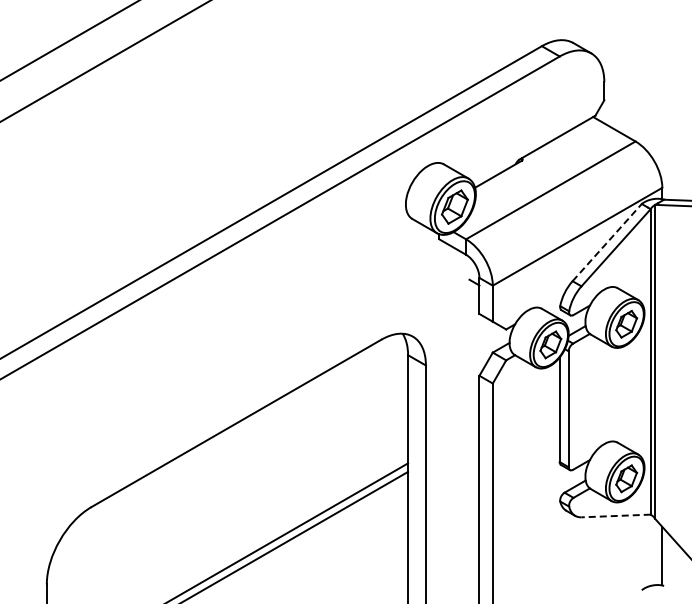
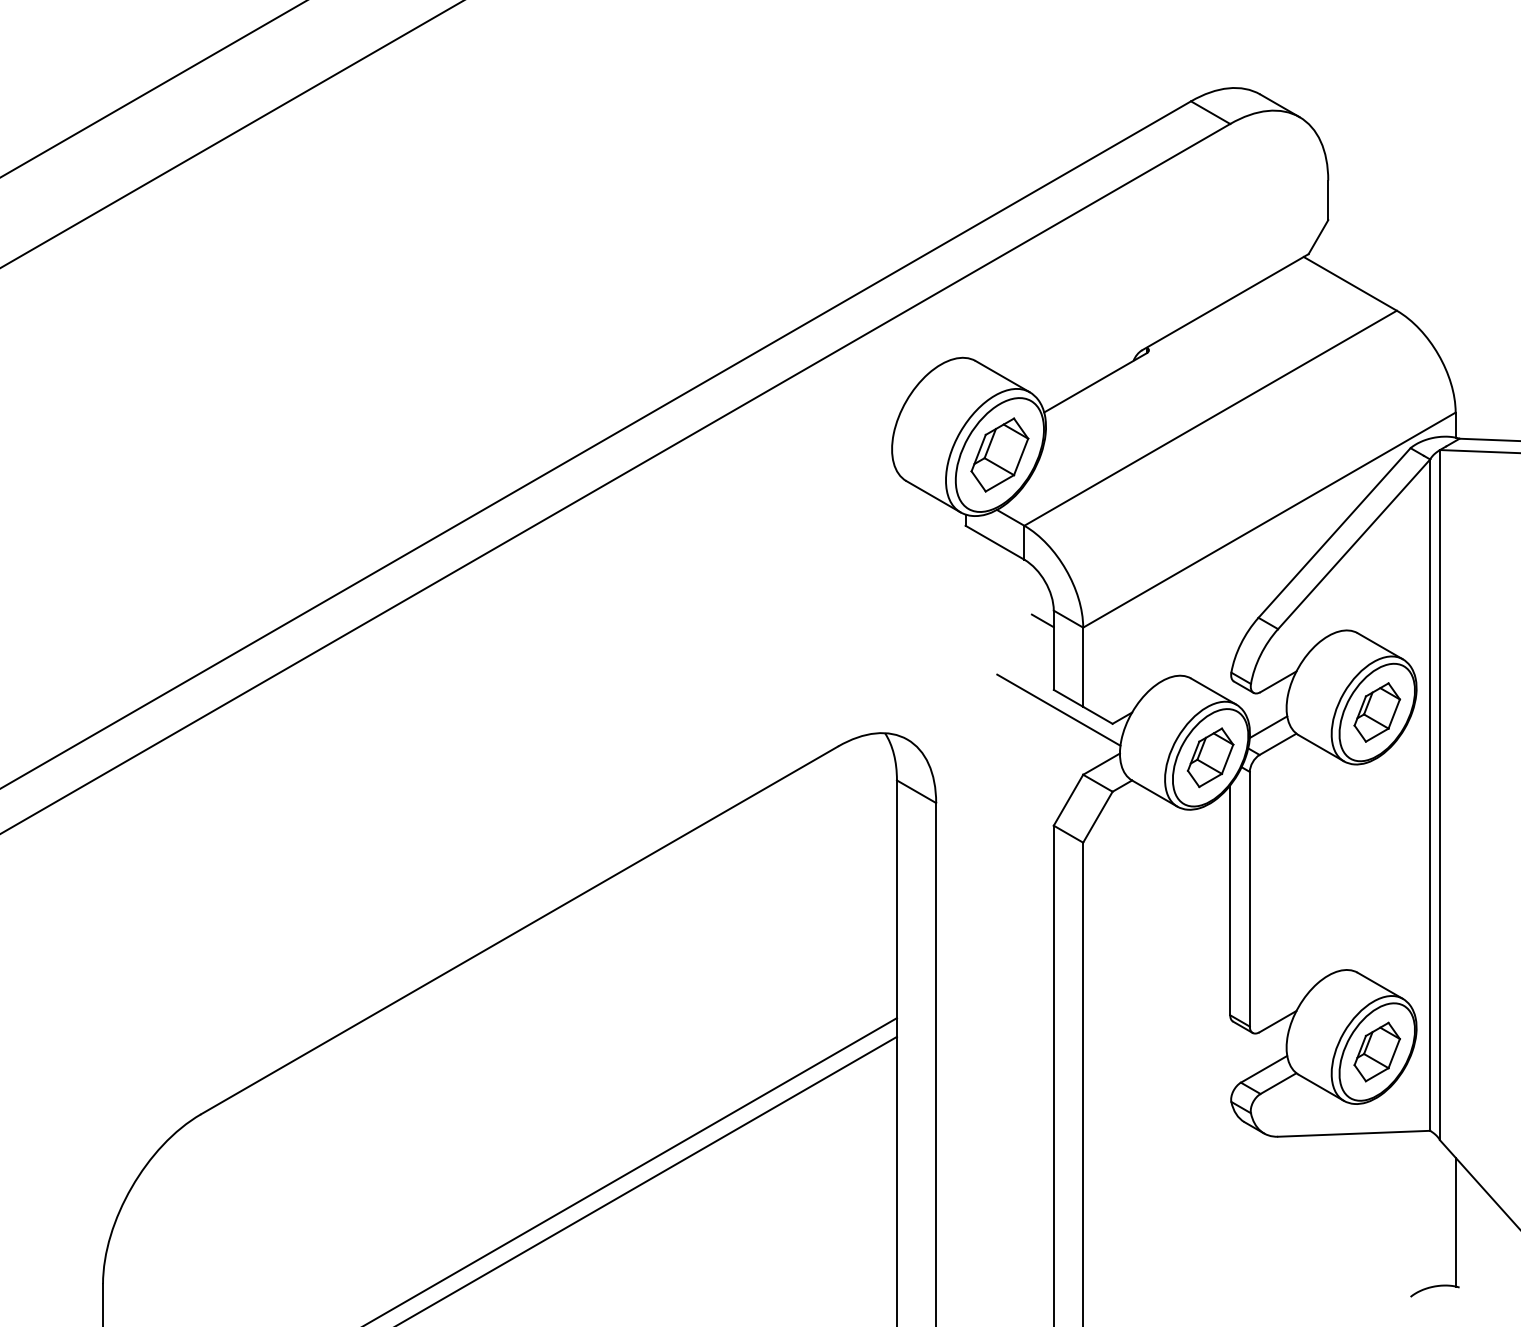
line: (607, 242) -> (1335, 532), dashed -> solid
line: (481, 323) -> (1058, 710), added
line: (616, 515) -> (1354, 1132), dashed -> solid

